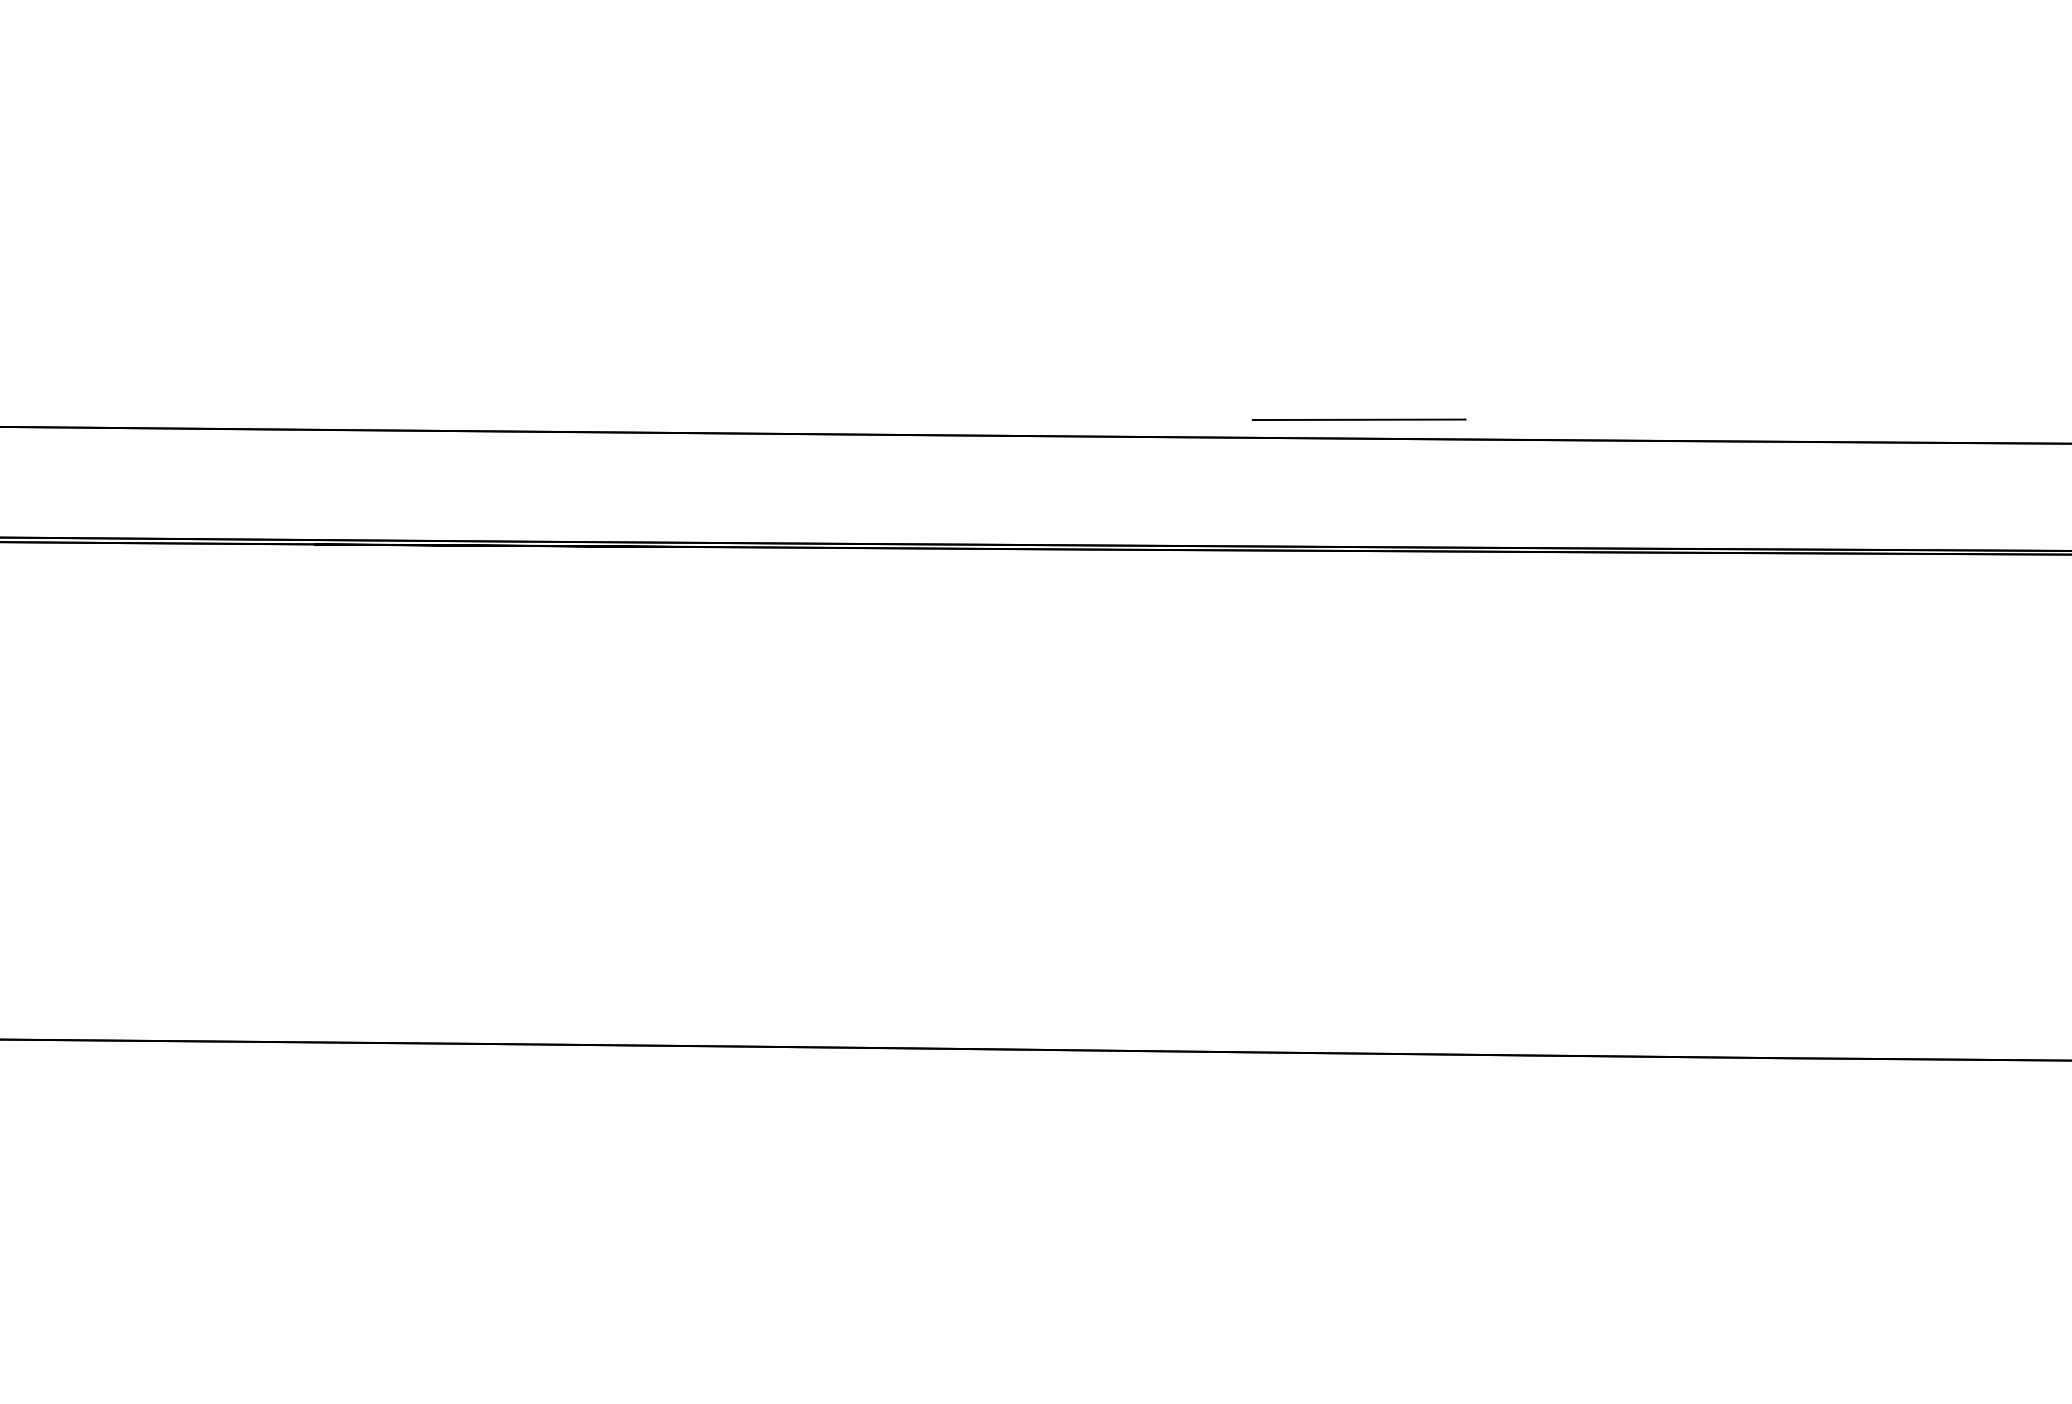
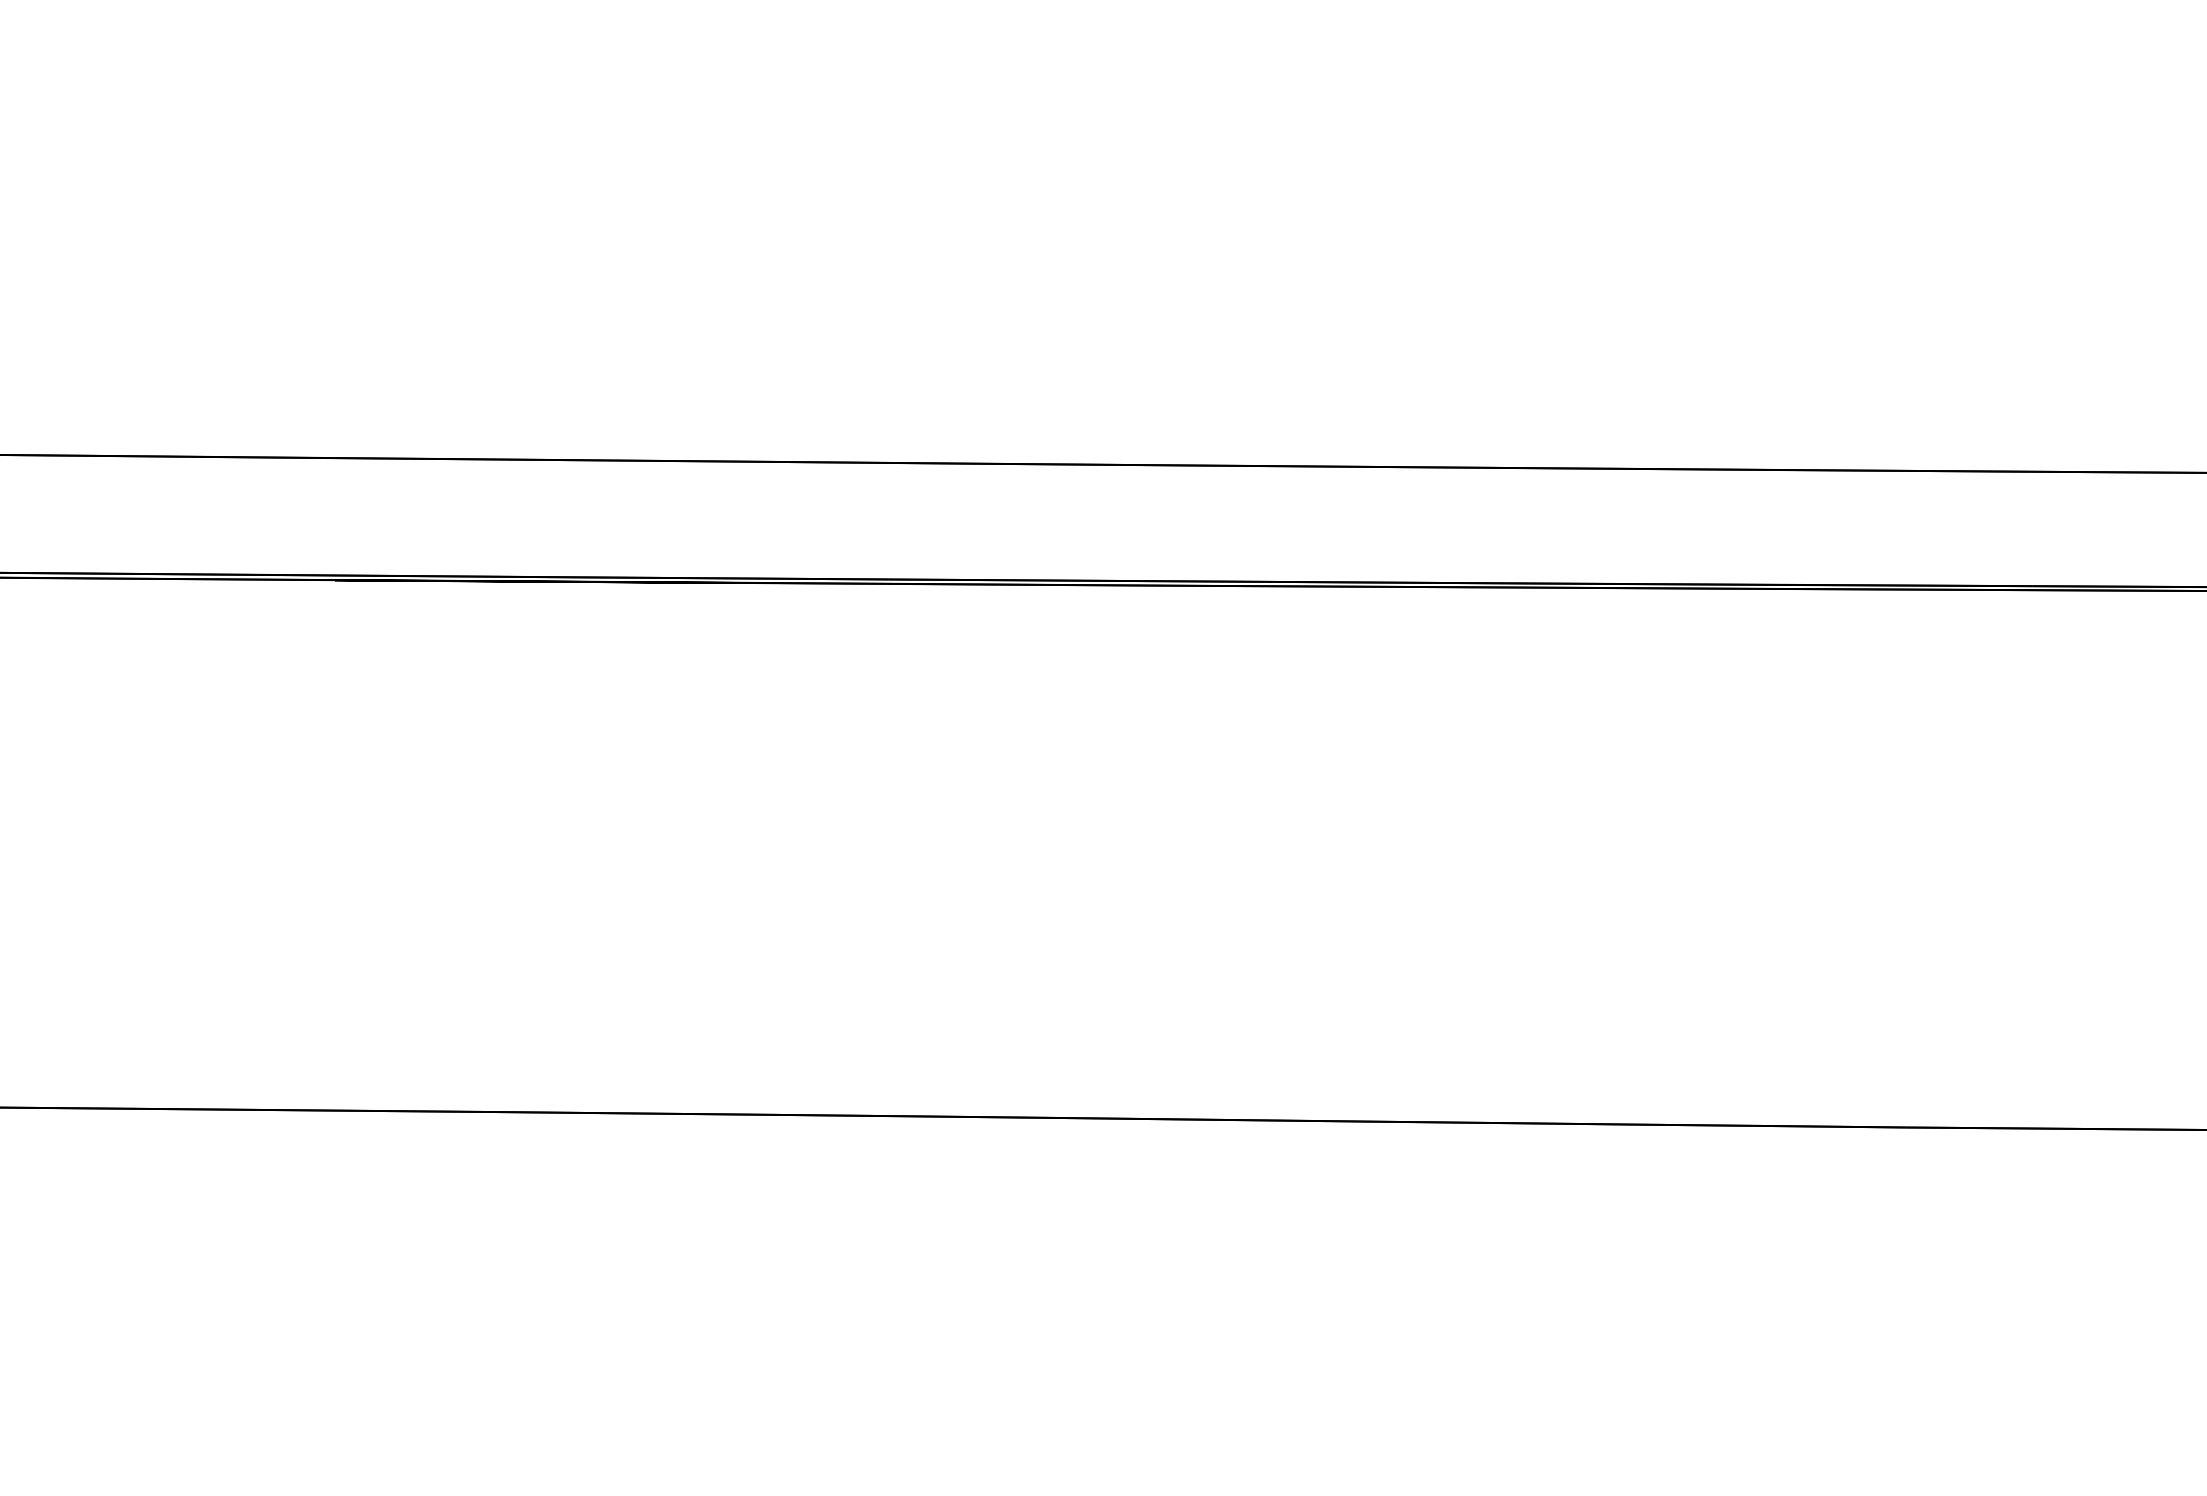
line: (1358, 419) -> (1447, 447), removed

